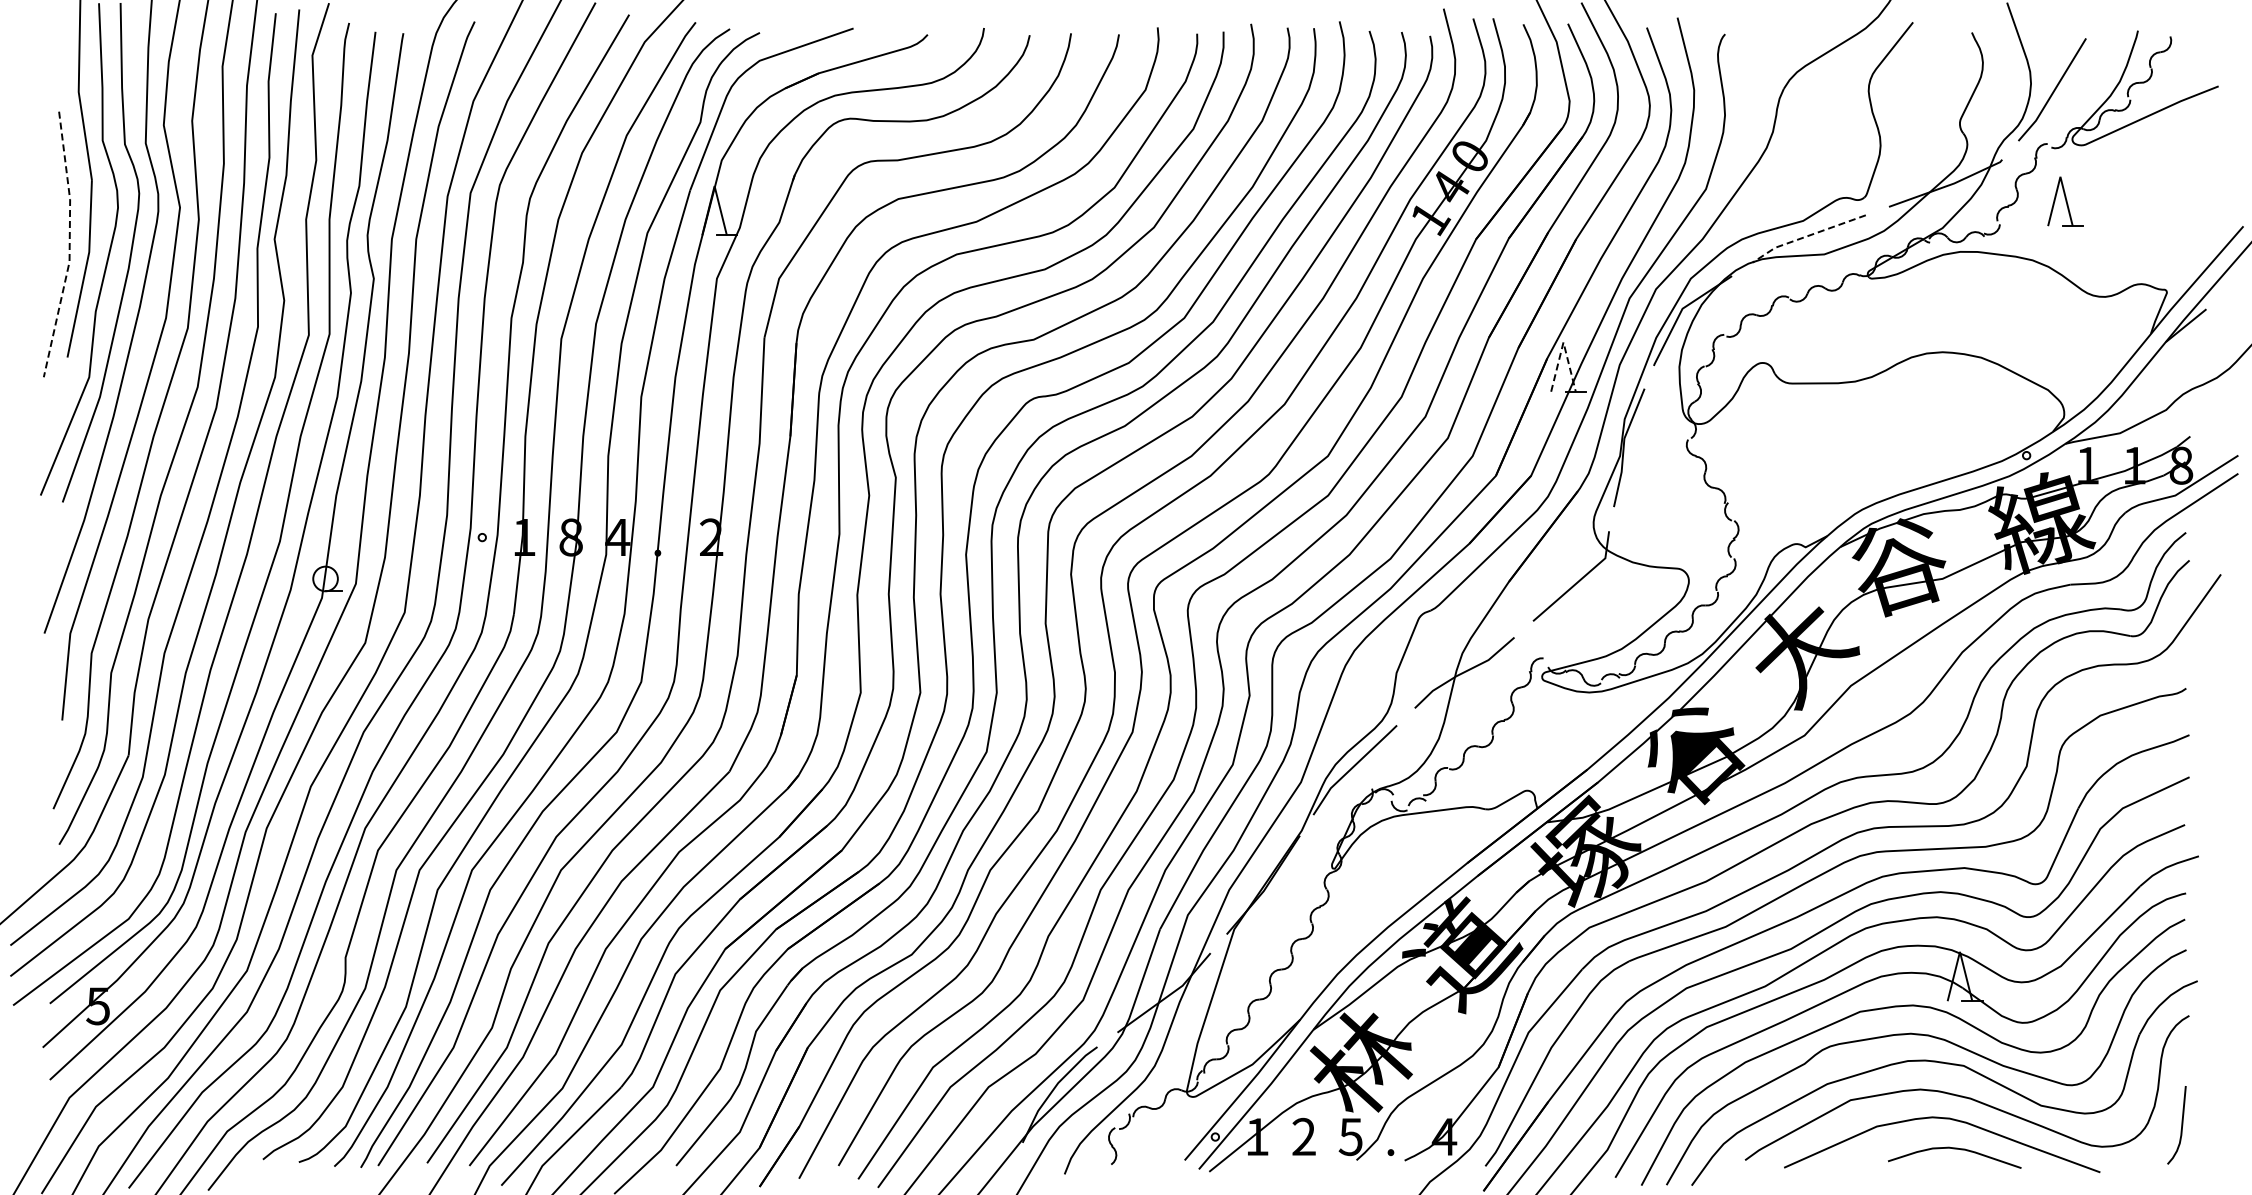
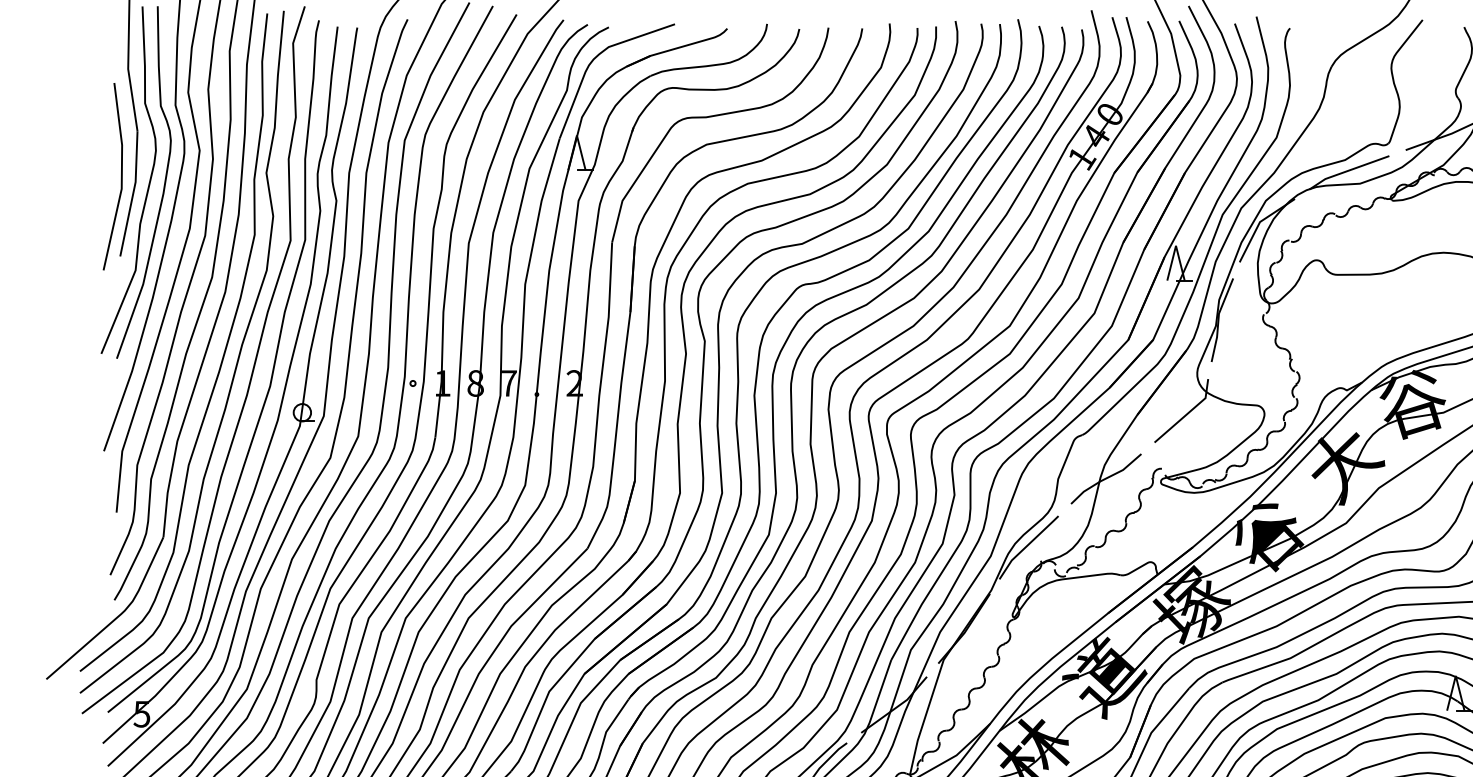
line: (1806, 236) -> (1347, 171), dashed -> solid
line: (69, 246) -> (121, 178), dashed -> solid
line: (1563, 342) -> (1176, 245), dashed -> solid
text: (617, 537) -> (508, 383), 4 -> 7

